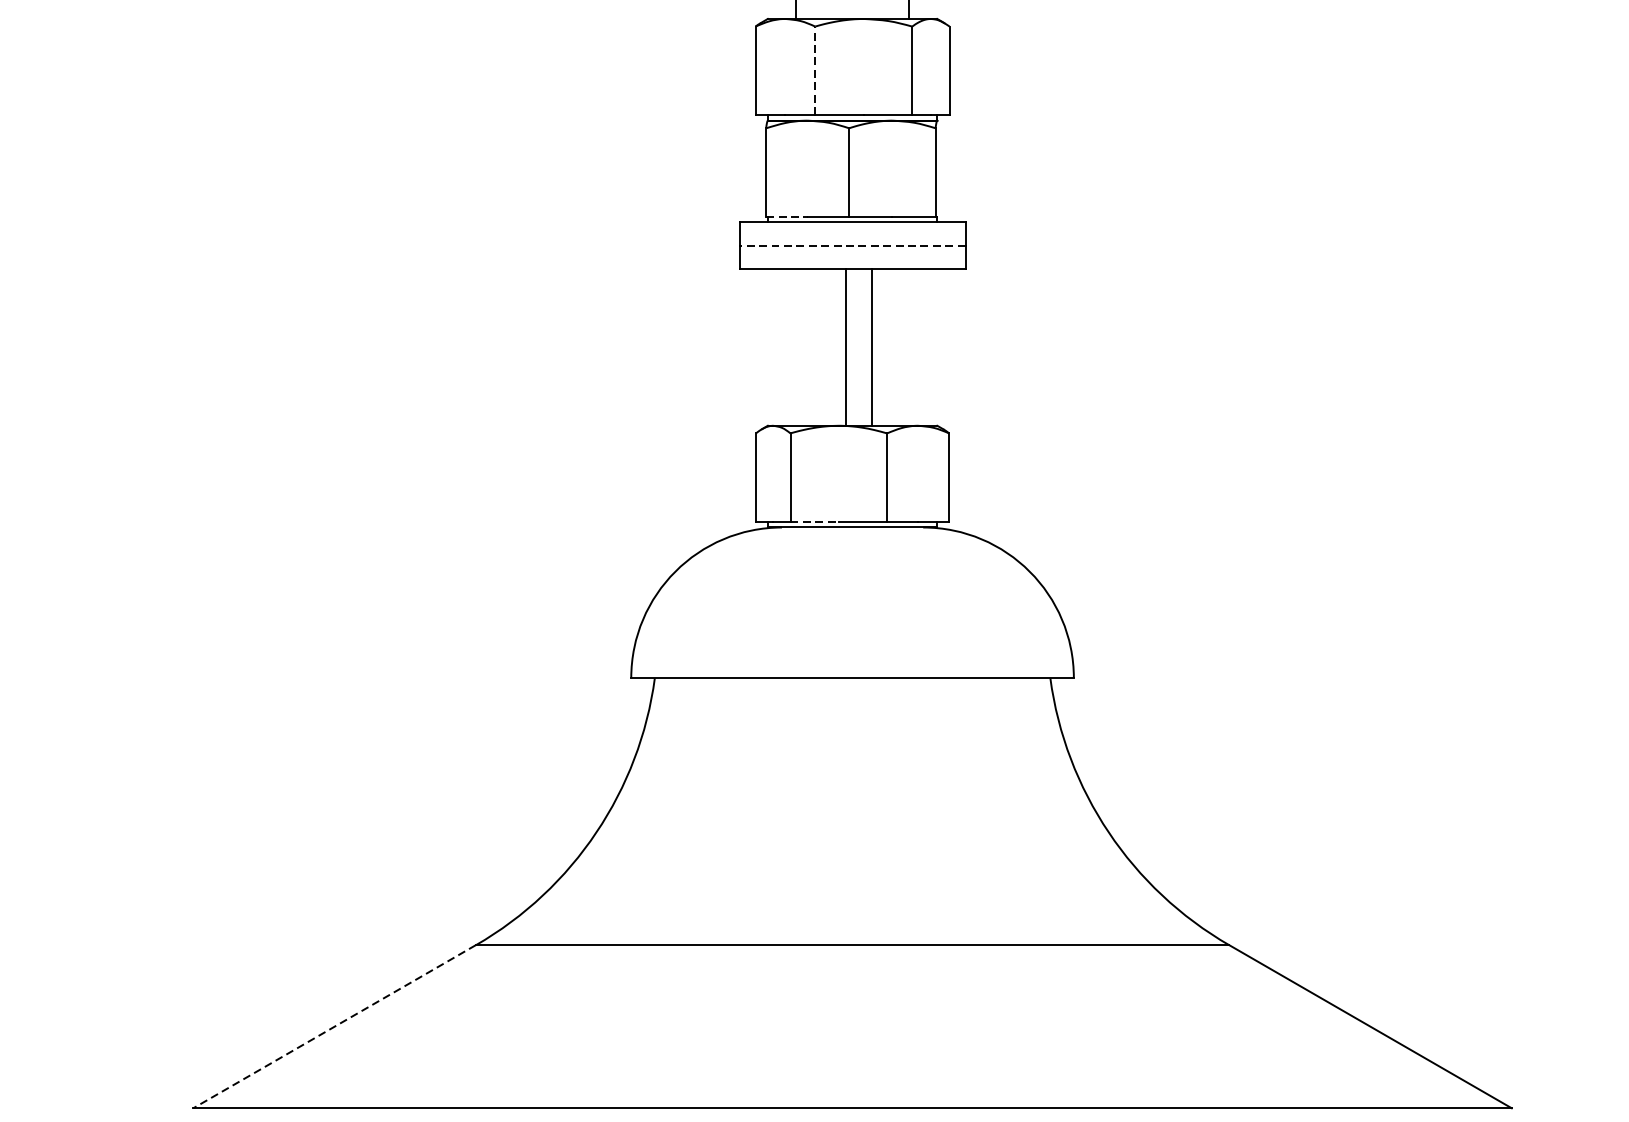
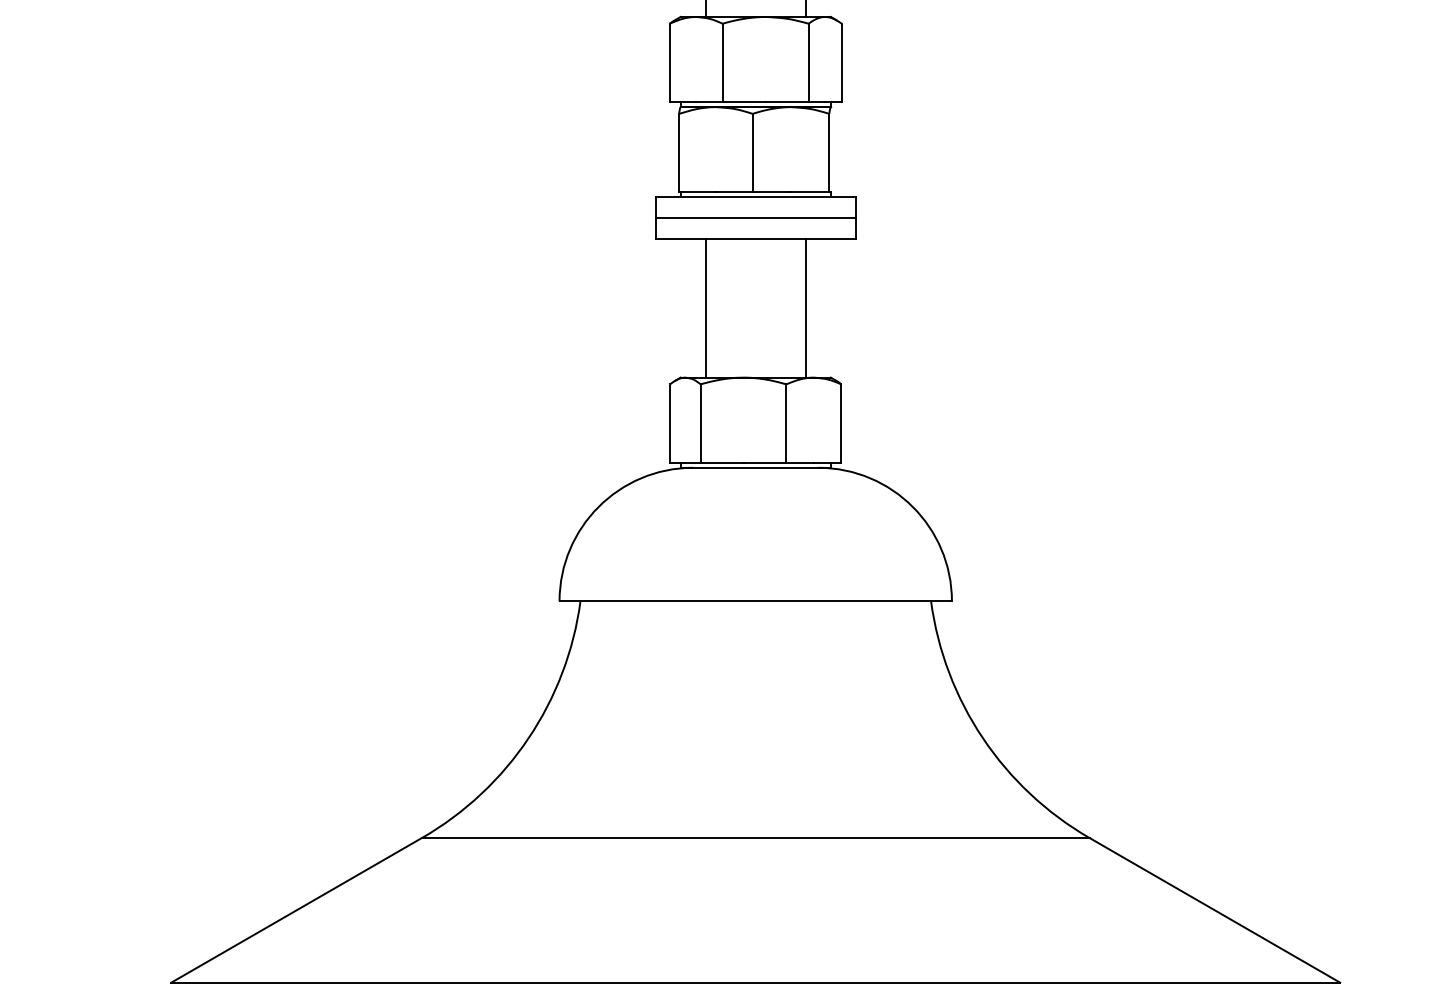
line: (815, 70) -> (722, 62), dashed -> solid
line: (787, 216) -> (698, 192), dashed -> solid
line: (852, 246) -> (755, 218), dashed -> solid
line: (845, 347) -> (705, 308), moved
line: (871, 347) -> (805, 308), moved
line: (815, 521) -> (722, 462), dashed -> solid
line: (334, 1026) -> (296, 910), dashed -> solid

